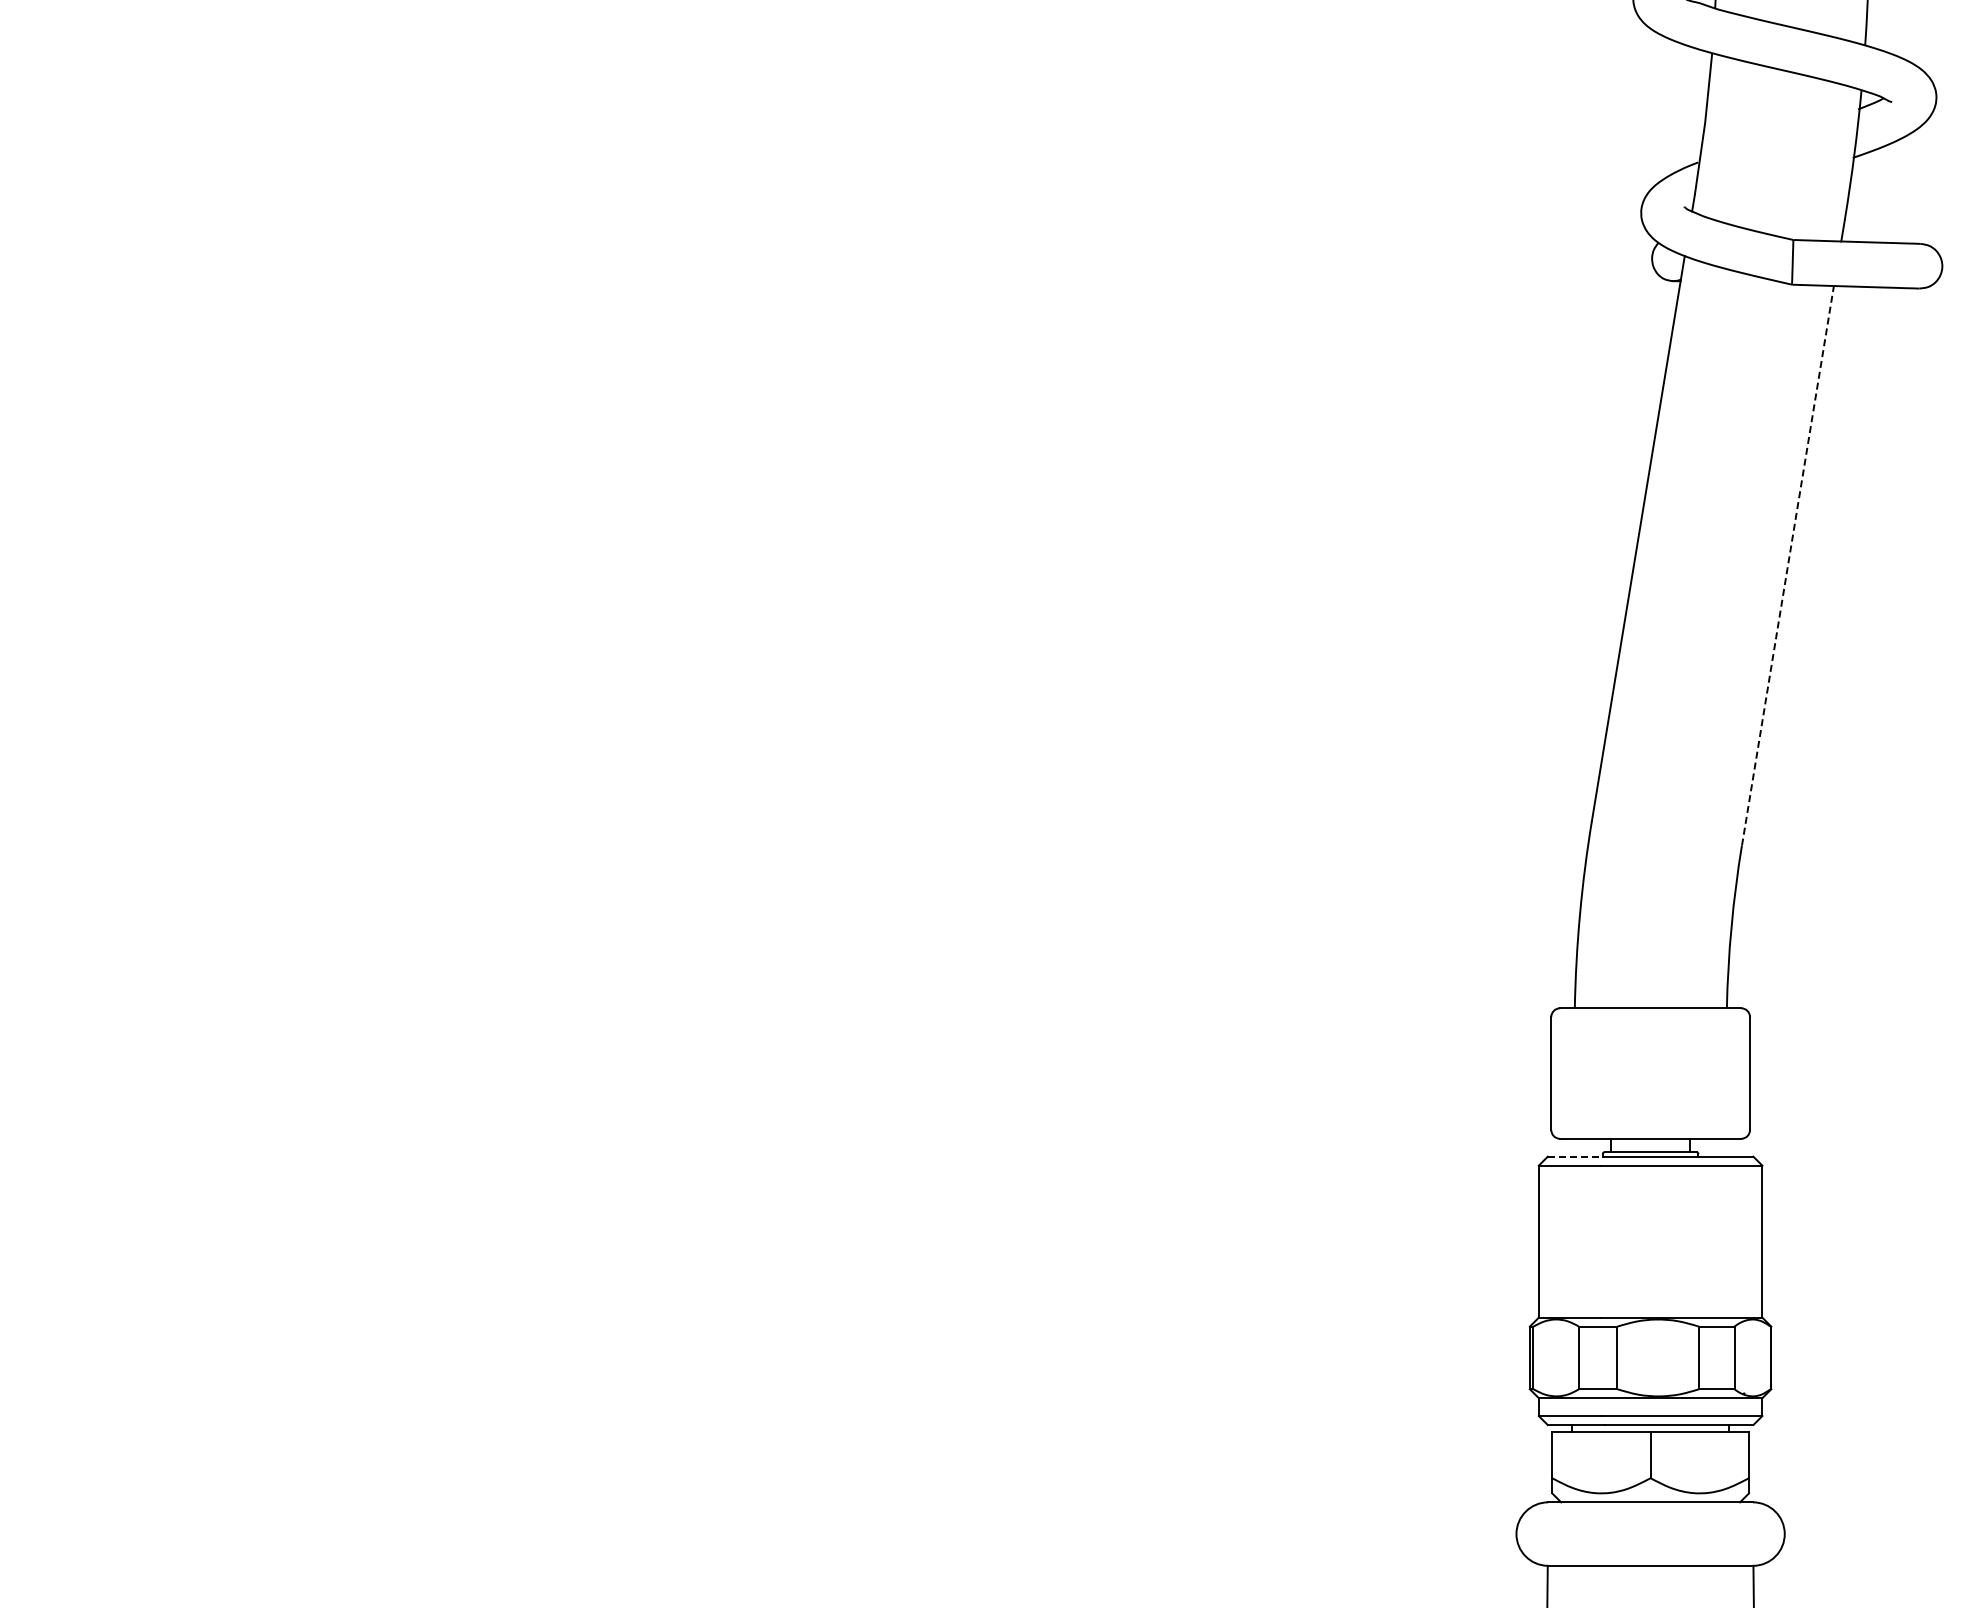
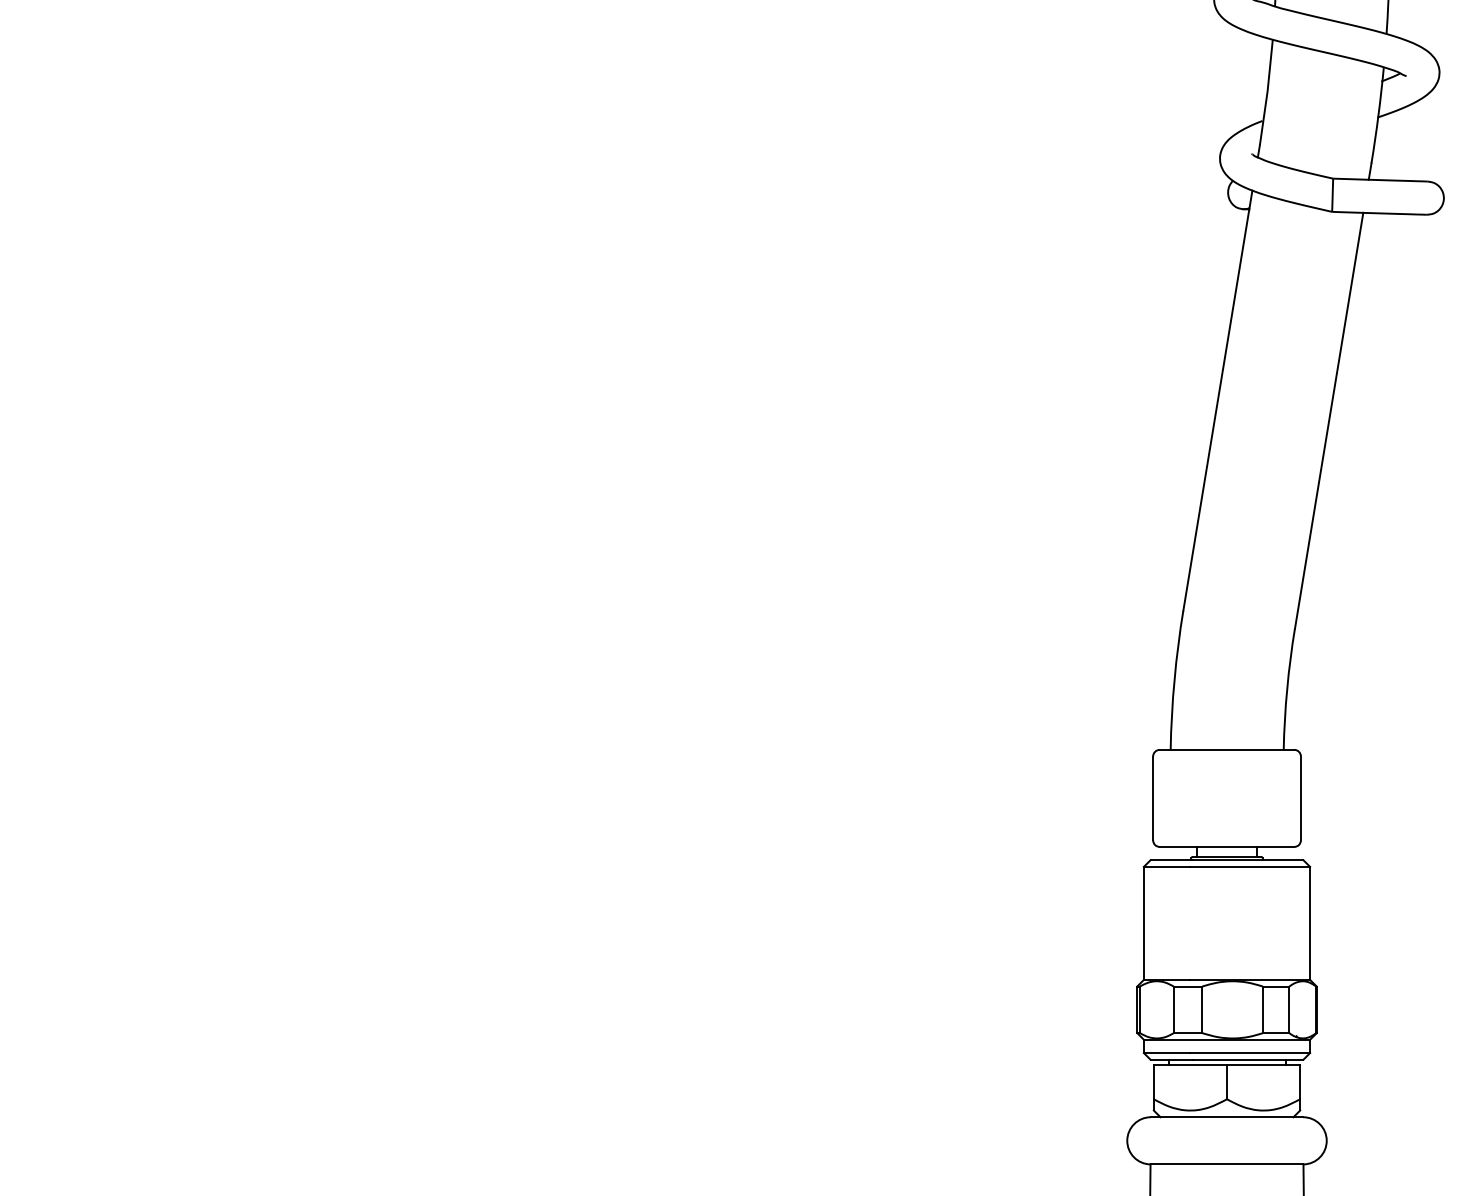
line: (1787, 565) -> (1328, 420), dashed -> solid
line: (1576, 1156) -> (1171, 860), dashed -> solid

